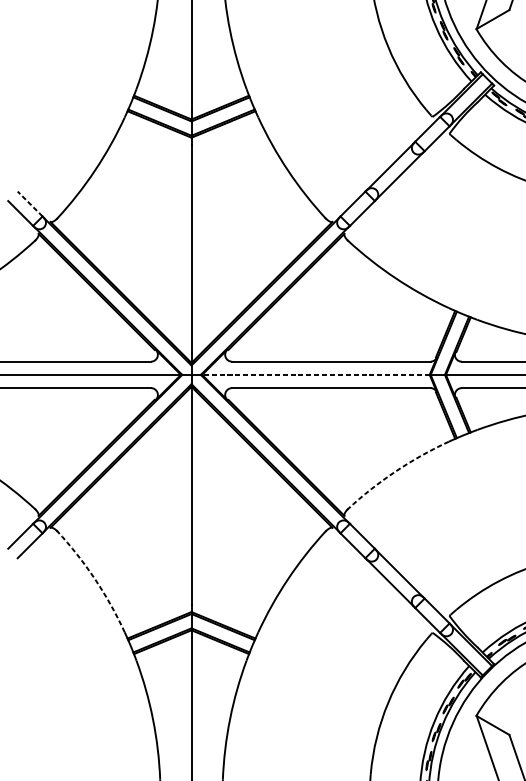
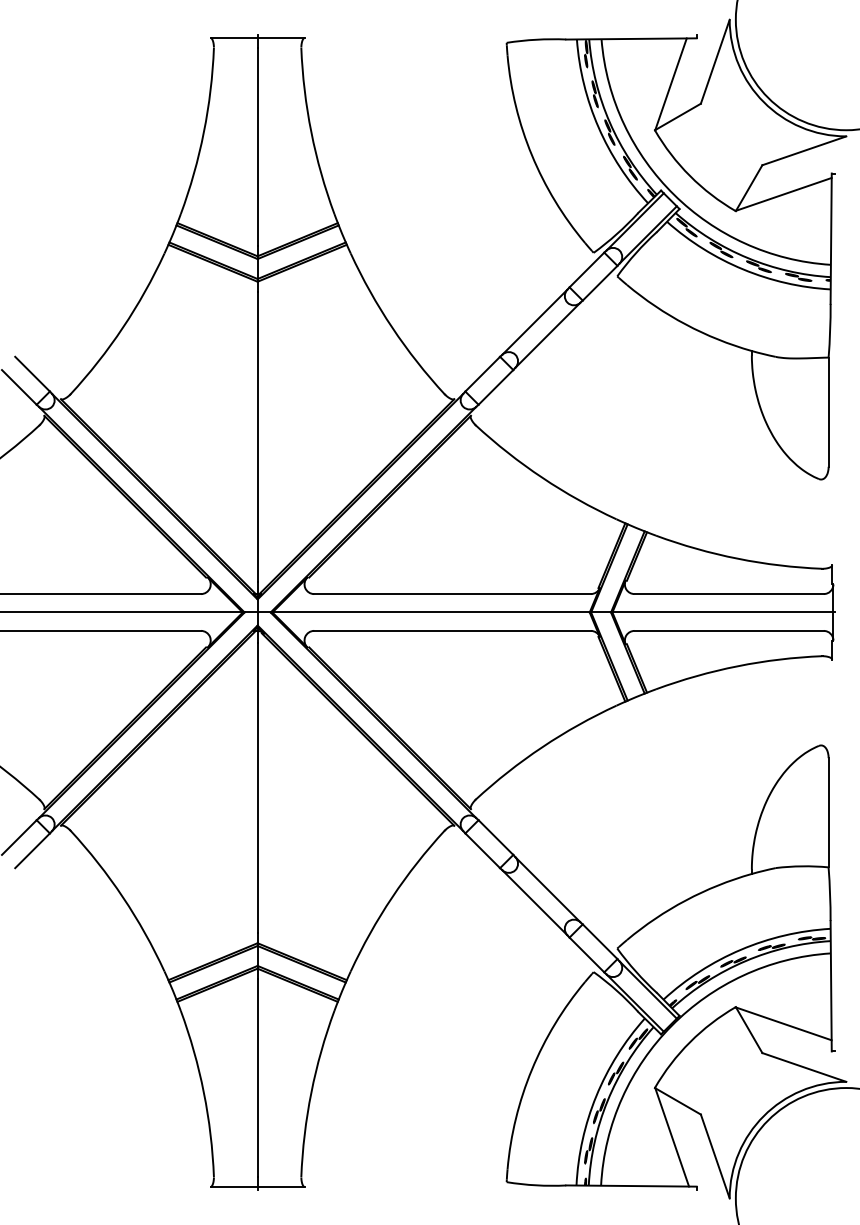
line: (30, 204) -> (32, 374), dashed -> solid
line: (316, 374) -> (431, 612), dashed -> solid
arc: (395, 471) -> (542, 747), dashed -> solid
arc: (94, 579) -> (122, 897), dashed -> solid

